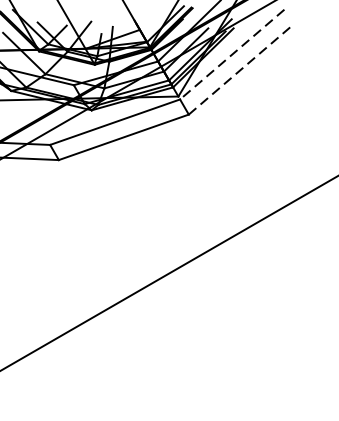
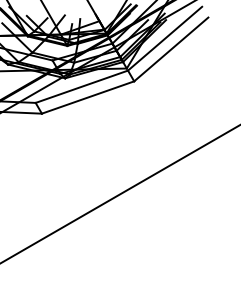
line: (232, 54) -> (165, 38), dashed -> solid
line: (241, 69) -> (171, 49), dashed -> solid

